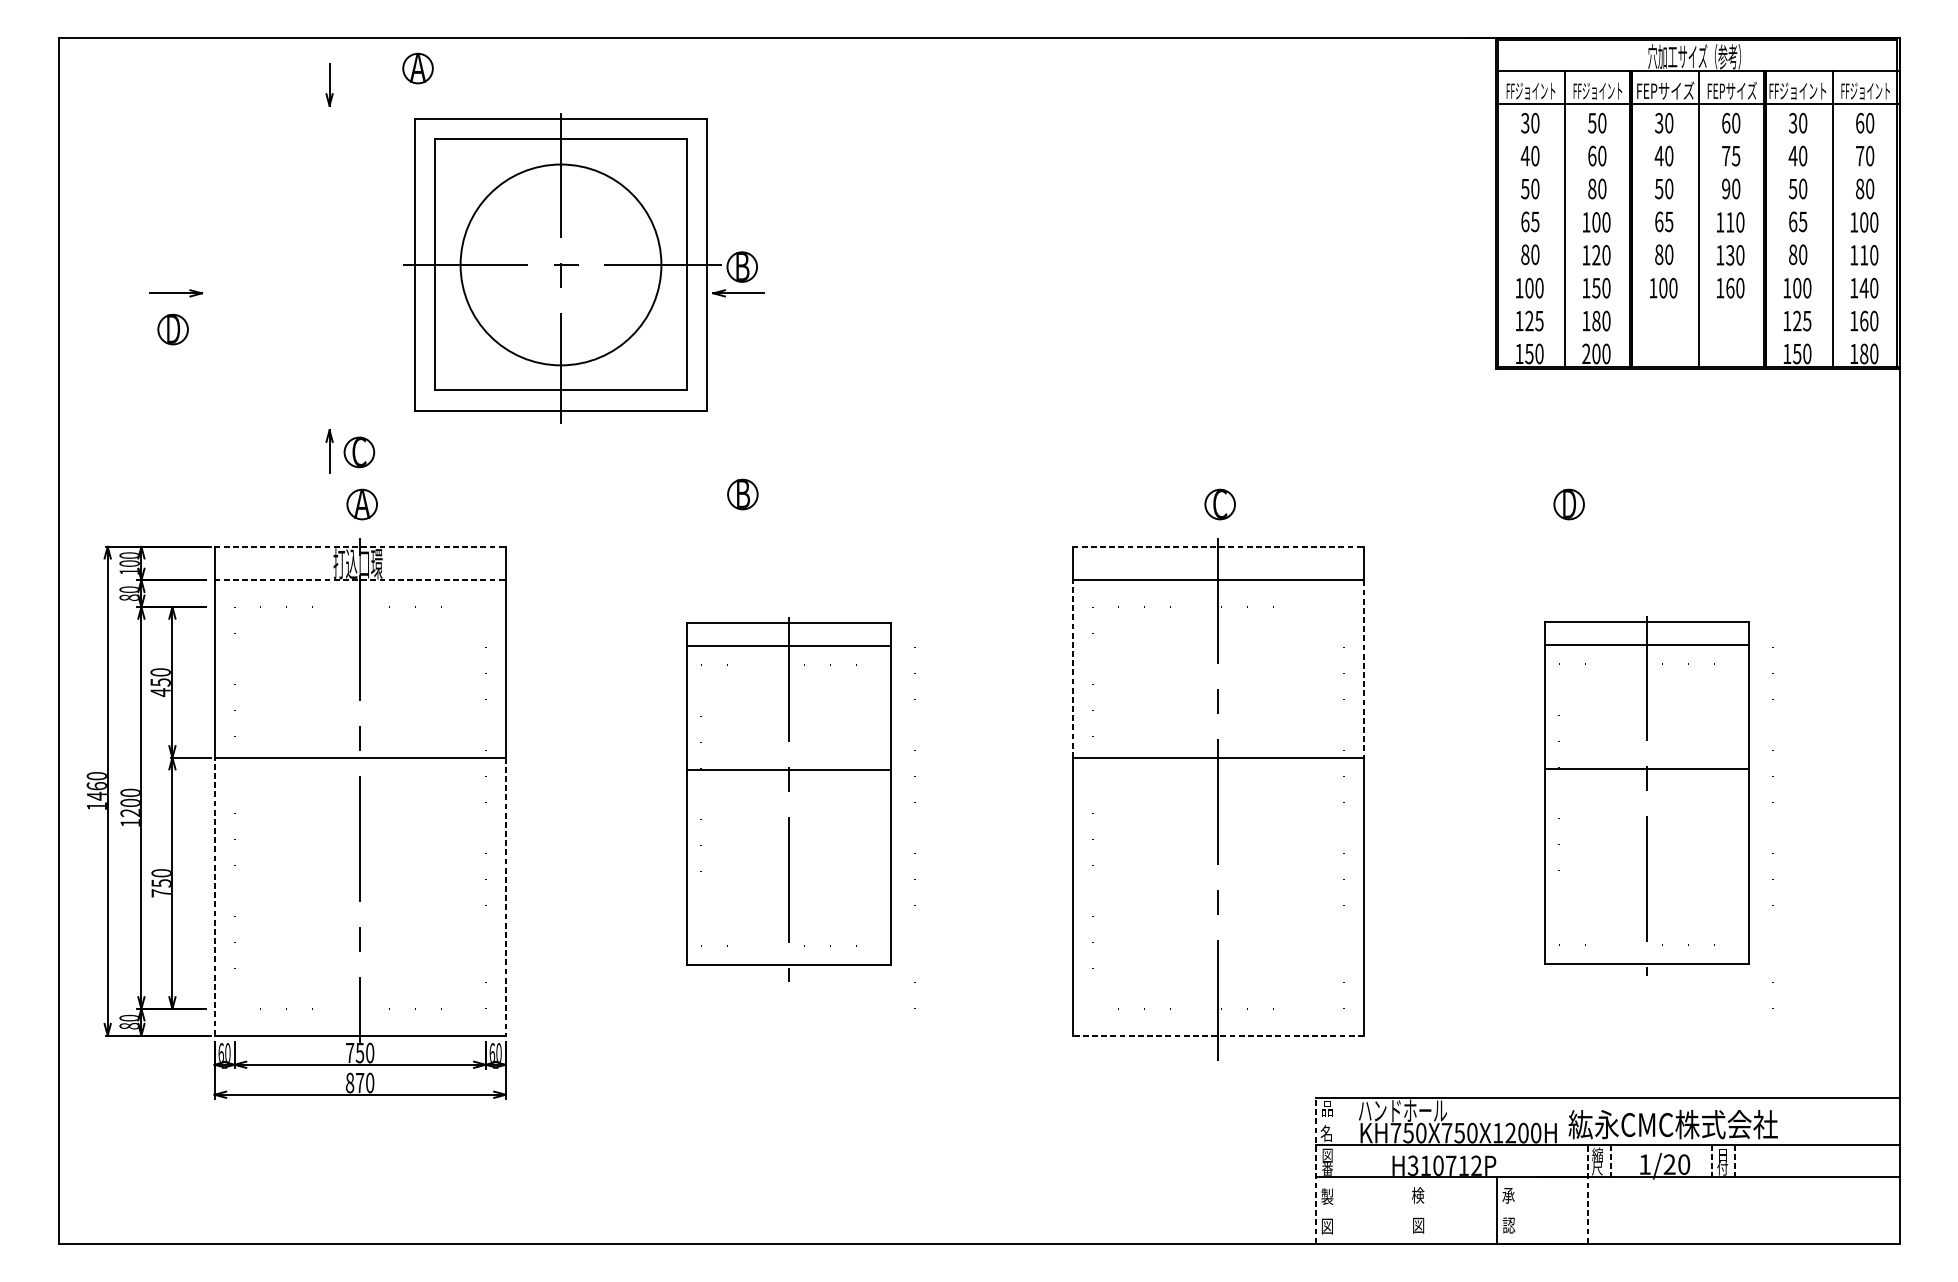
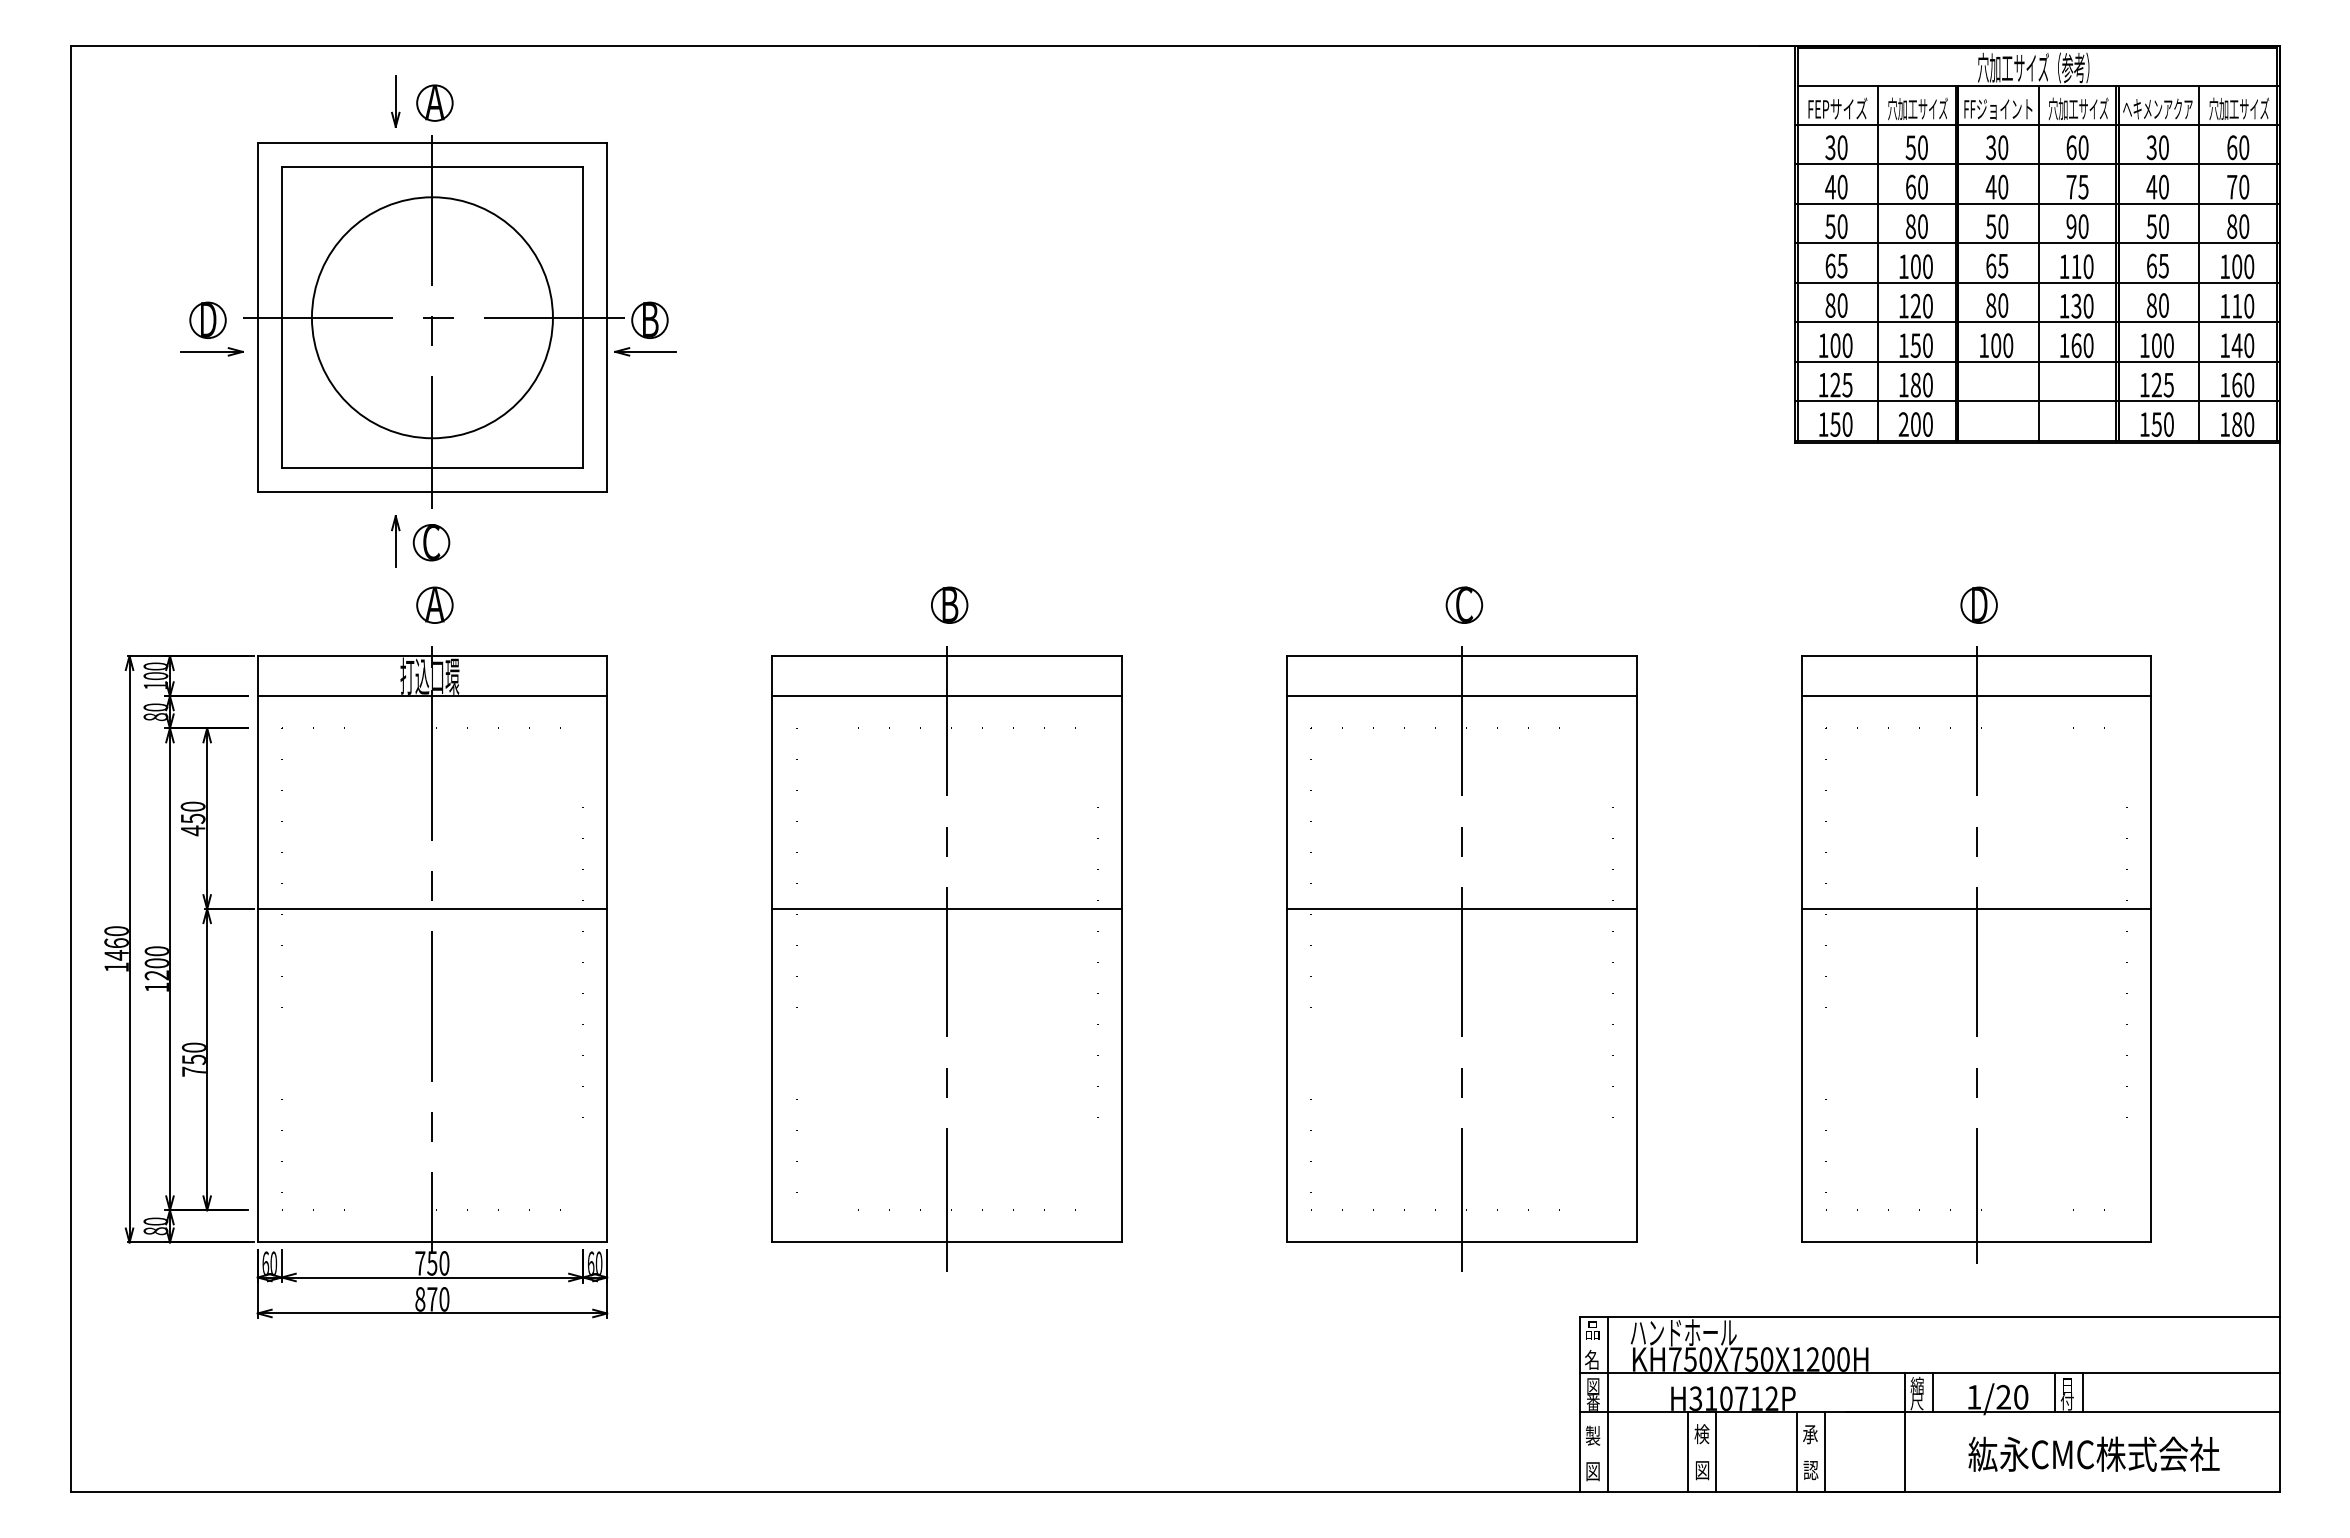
part: (417, 68) -> (434, 102), moved
text: (1531, 90) -> (1837, 108), FFジョイント -> FEPサイズ
text: (1597, 90) -> (1917, 108), FFジョイント -> 穴加工サイズ
text: (1665, 90) -> (1998, 108), FEPサイズ -> FFジョイント
text: (1731, 90) -> (2078, 108), FEPサイズ -> 穴加工サイズ
text: (1797, 90) -> (2157, 108), FFジョイント -> ヘキメンアクア
text: (1866, 90) -> (2239, 108), FFジョイント -> 穴加工サイズ
line: (1697, 137) -> (2037, 164), added
line: (1697, 169) -> (2037, 203), added
line: (1697, 203) -> (2037, 243), added
line: (1697, 235) -> (2037, 282), added
part: (583, 268) -> (459, 321), moved
line: (1697, 268) -> (2037, 322), added
line: (1697, 301) -> (2037, 361), added
part: (172, 328) -> (207, 319), moved
line: (1697, 334) -> (2037, 401), added
part: (742, 493) -> (949, 604), moved
part: (1568, 503) -> (1978, 604), moved
line: (360, 547) -> (432, 656), dashed -> solid
line: (1217, 547) -> (1461, 656), dashed -> solid
line: (360, 580) -> (432, 696), dashed -> solid
line: (1072, 668) -> (1287, 802), dashed -> solid
line: (1363, 669) -> (1636, 803), dashed -> solid
part: (1646, 795) -> (1976, 954), size x1.43
part: (788, 798) -> (946, 958), size x1.43
line: (214, 896) -> (257, 1075), dashed -> solid
line: (506, 896) -> (607, 1075), dashed -> solid
line: (1217, 1035) -> (1461, 1242), dashed -> solid
text: (1672, 1123) -> (2093, 1453), moved
line: (1611, 1161) -> (1933, 1393), dashed -> solid
line: (1711, 1161) -> (2054, 1393), dashed -> solid
line: (1735, 1161) -> (2082, 1393), dashed -> solid
line: (1316, 1170) -> (1579, 1404), dashed -> solid
line: (1339, 1170) -> (1607, 1404), added
line: (1587, 1193) -> (1905, 1432), dashed -> solid
line: (1406, 1209) -> (1688, 1451), added
line: (1430, 1209) -> (1716, 1451), added
line: (1520, 1209) -> (1824, 1451), added

